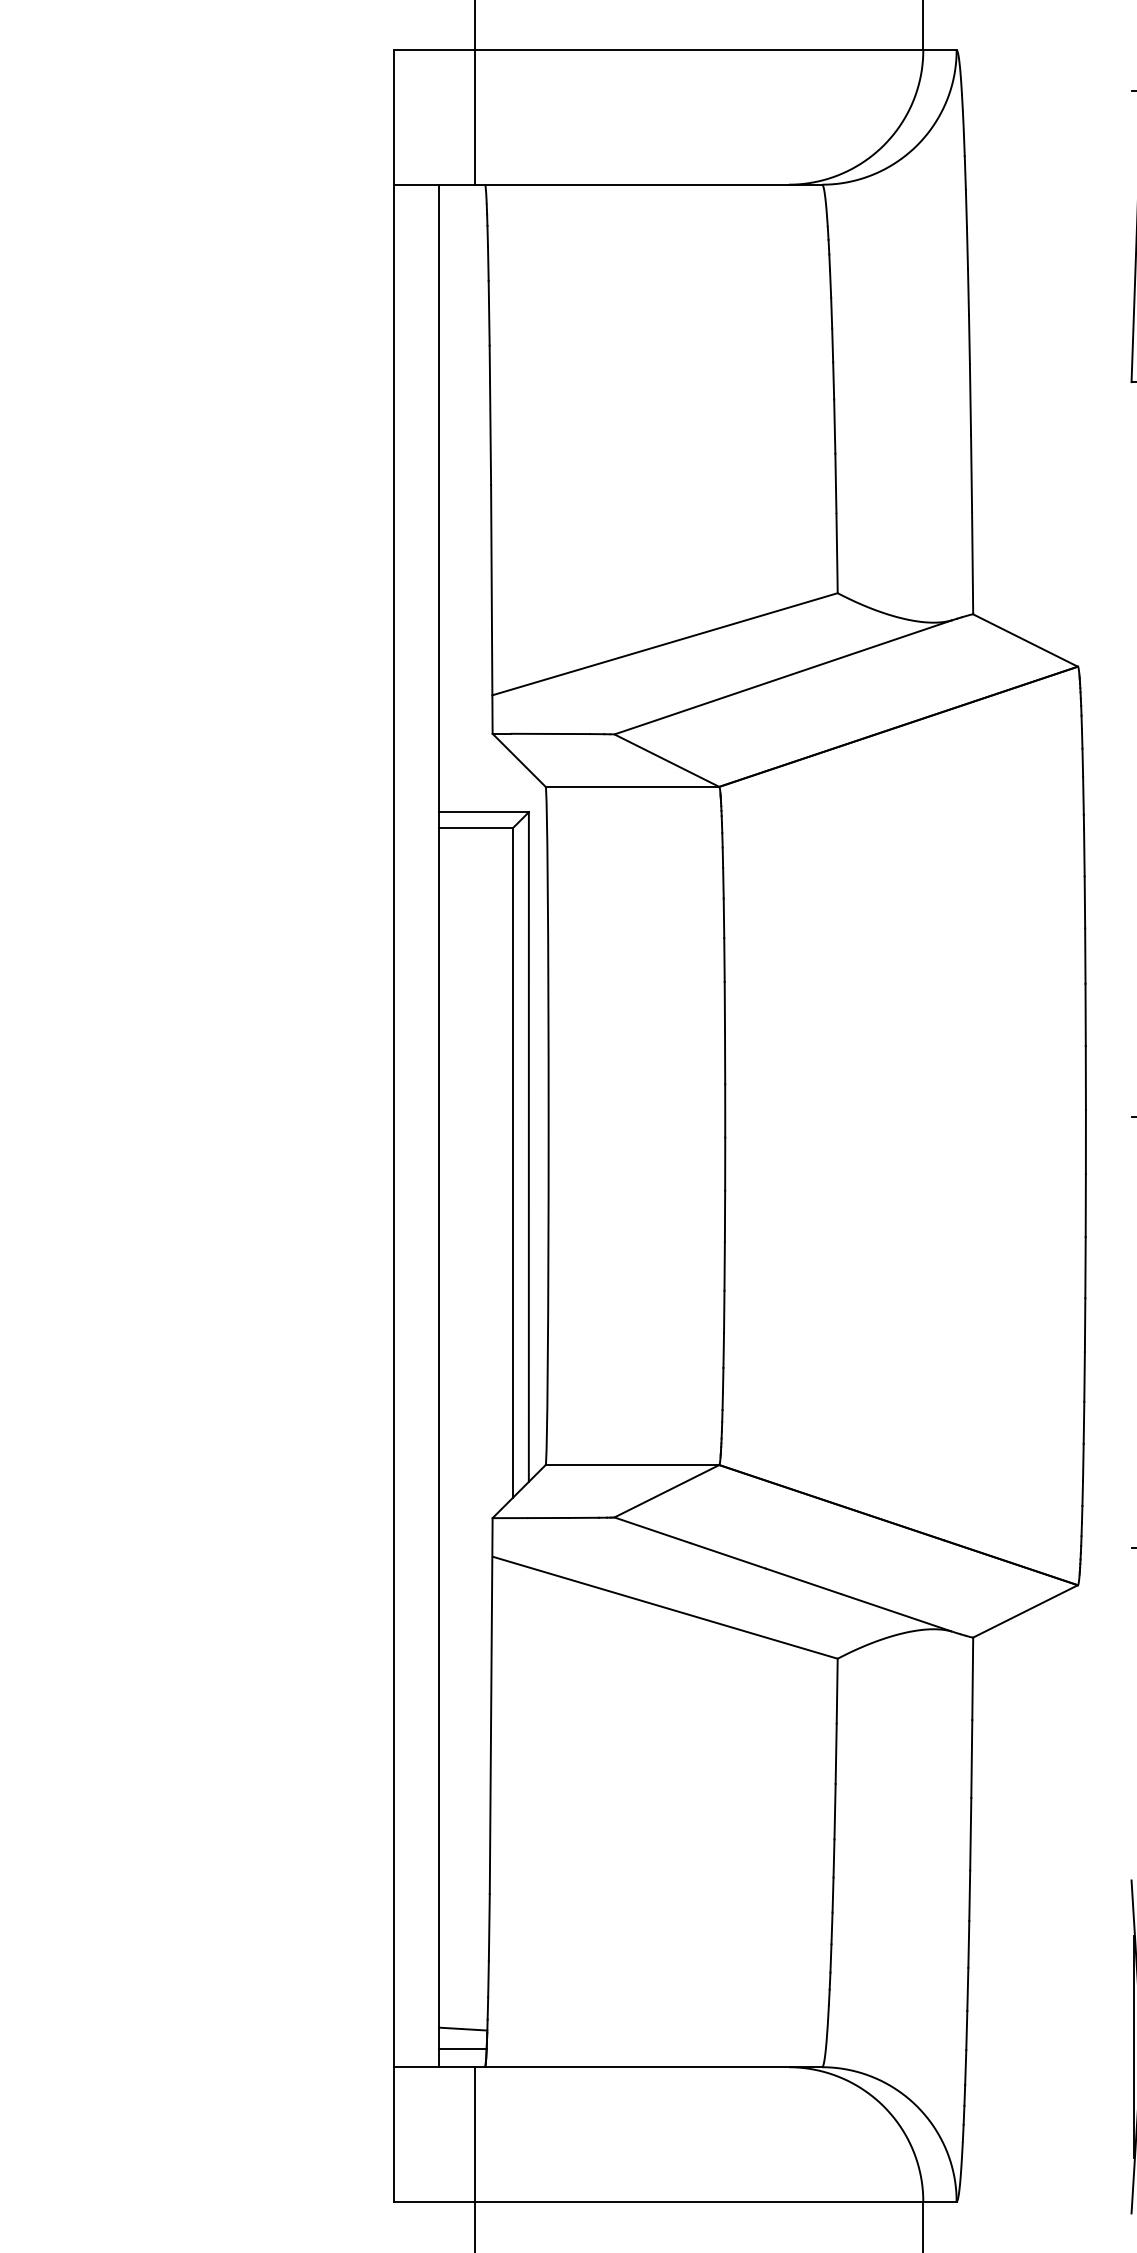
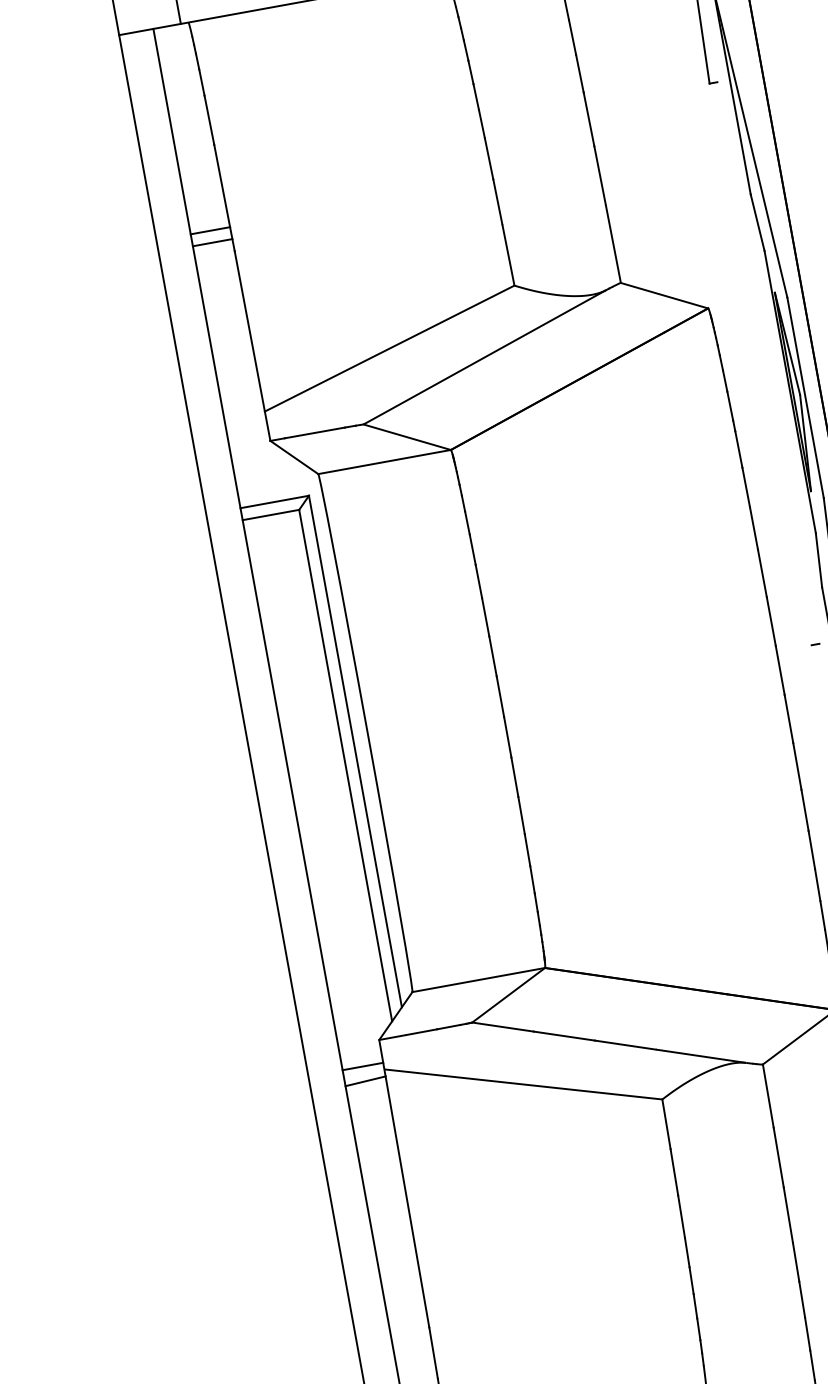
line: (464, 453) -> (210, 230), added
line: (464, 469) -> (212, 242), added
line: (465, 1547) -> (362, 1066), added
line: (465, 1566) -> (365, 1080), added

